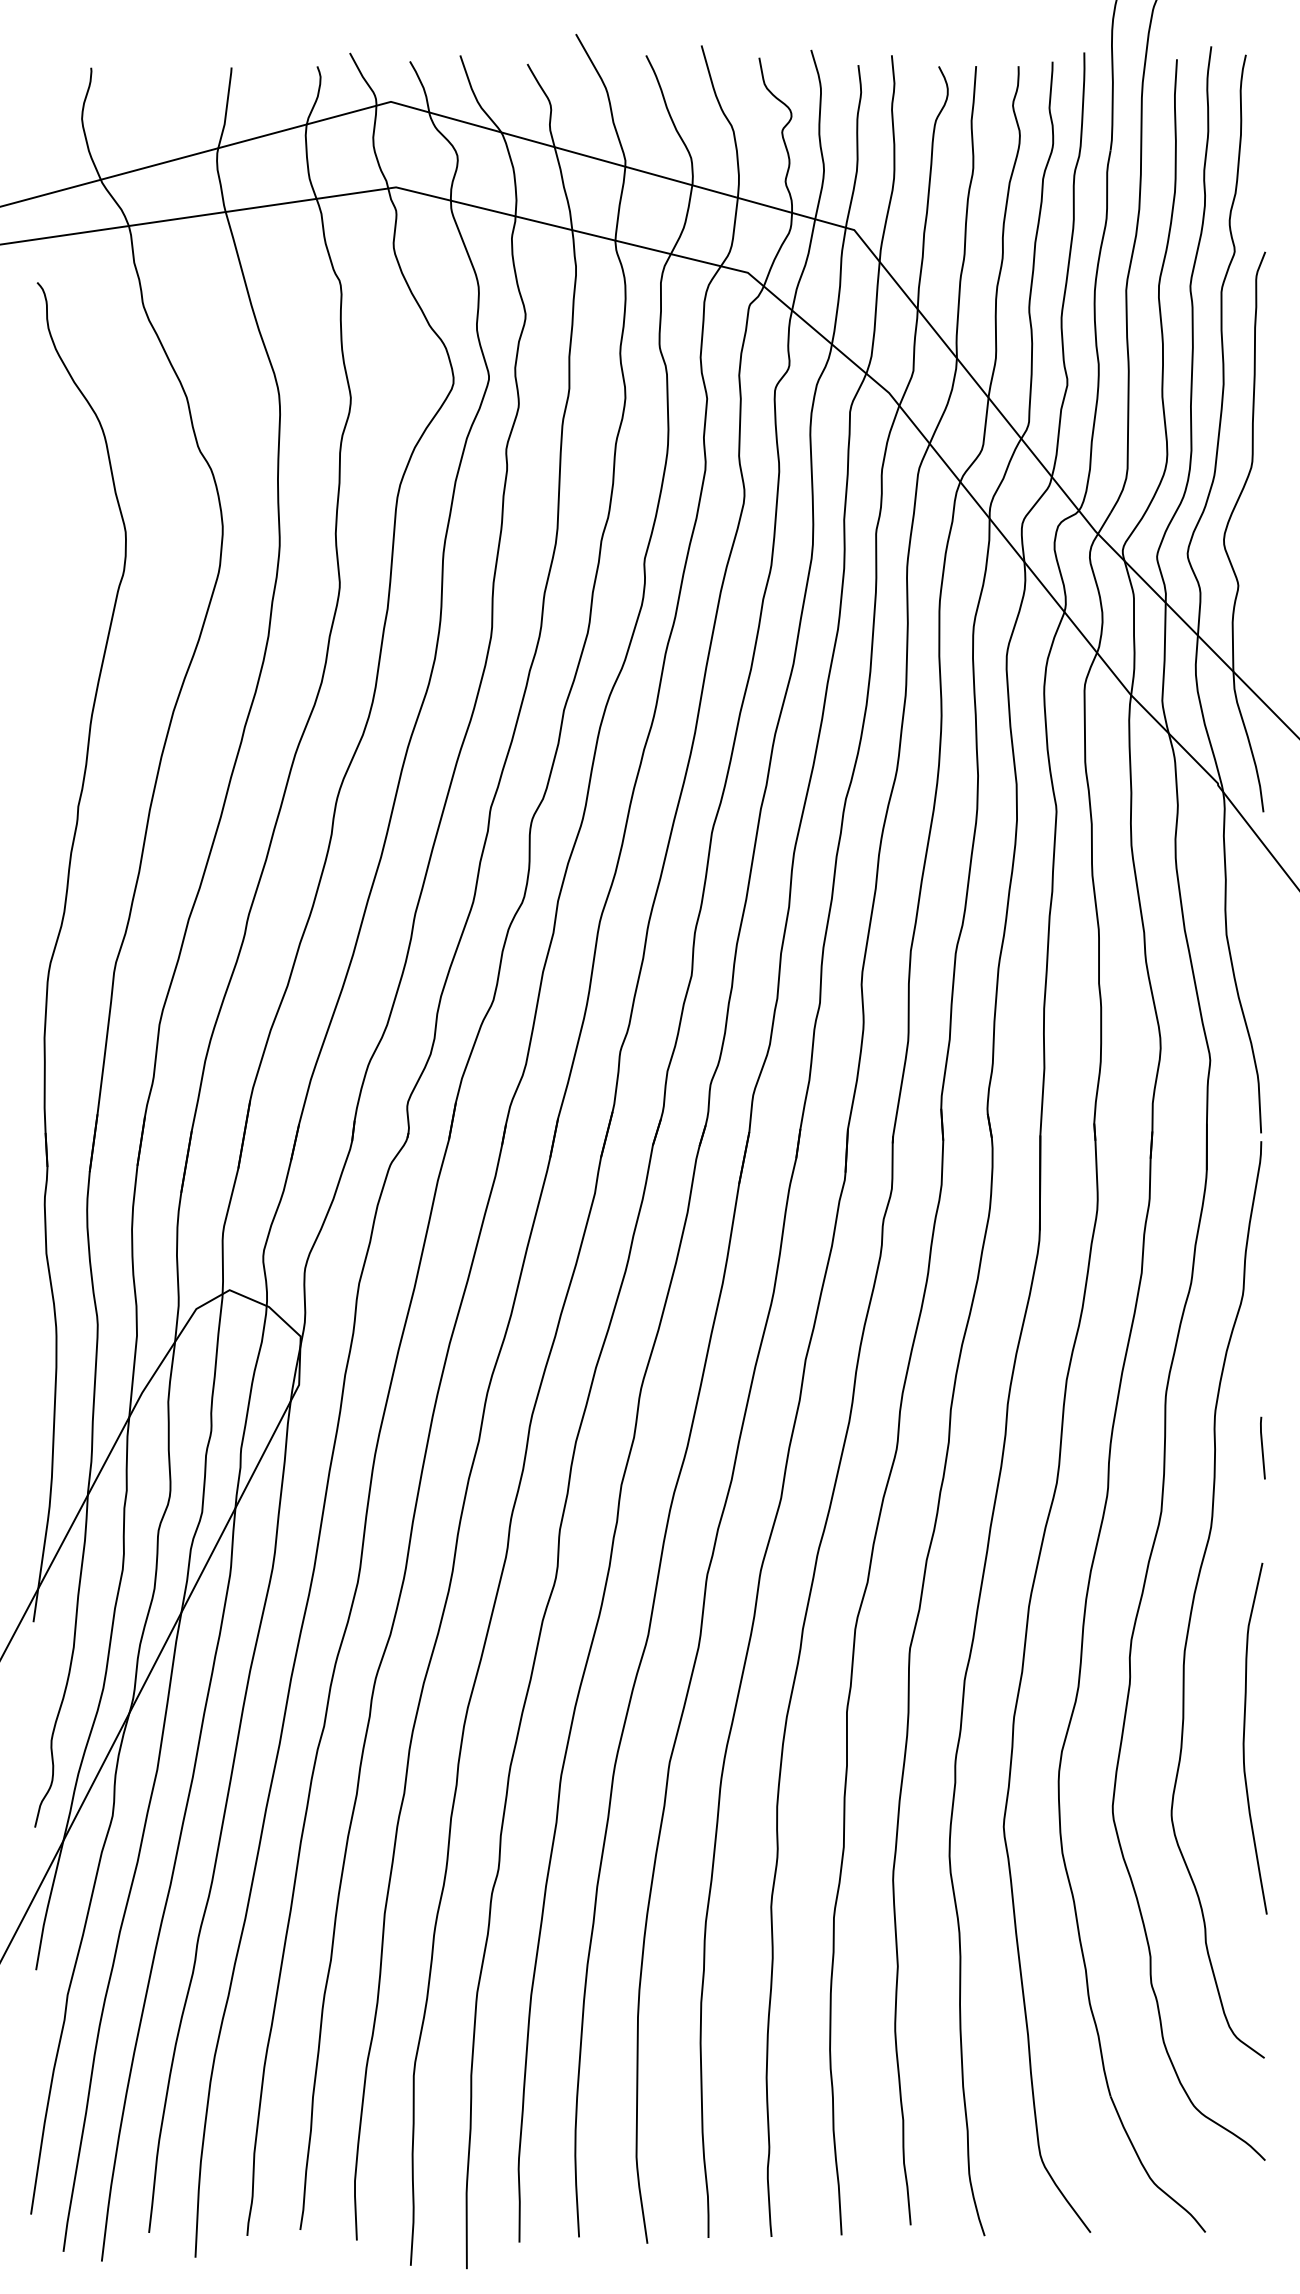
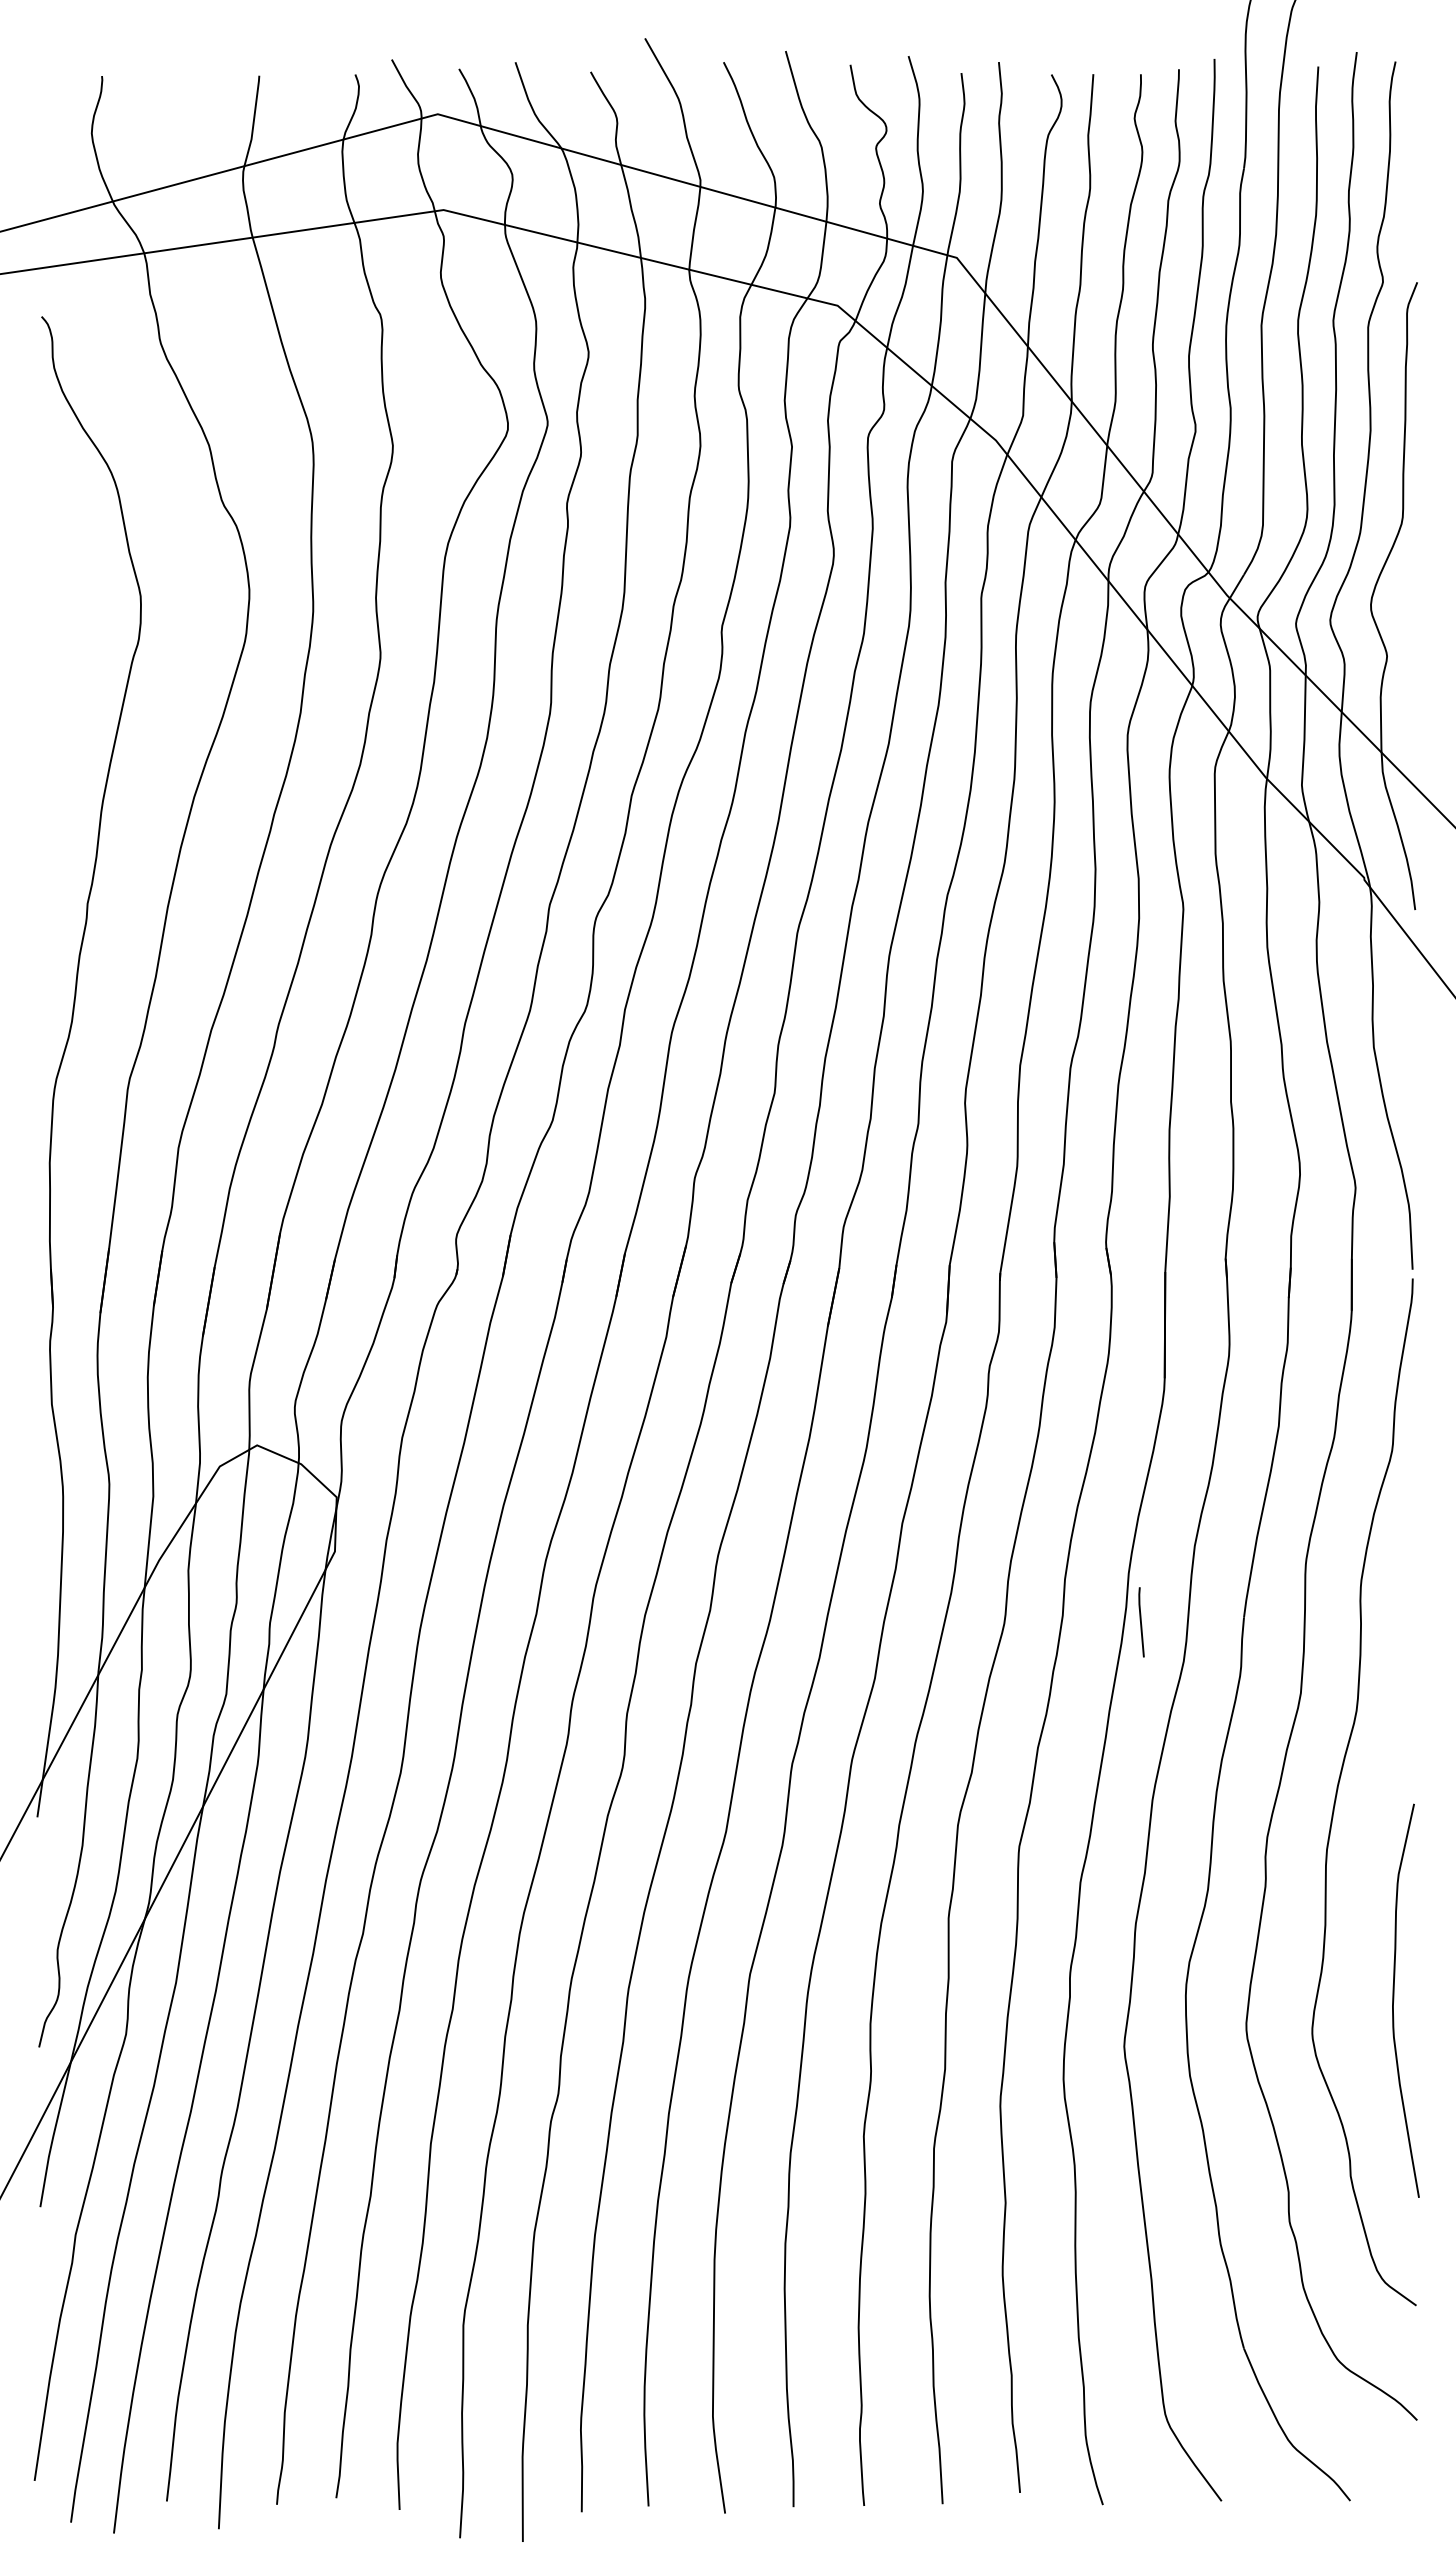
line: (1262, 1448) -> (1141, 1622), moved
curve: (1244, 1738) -> (1394, 2000), moved

